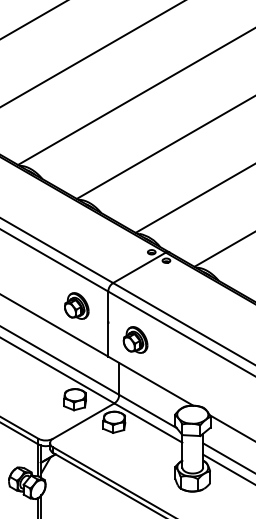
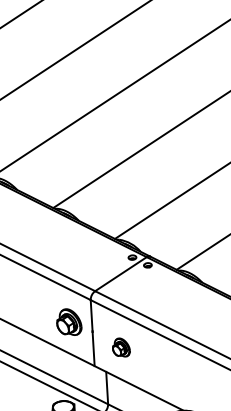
part: (76, 305) -> (68, 321), moved
part: (135, 339) -> (121, 347), size x0.7

